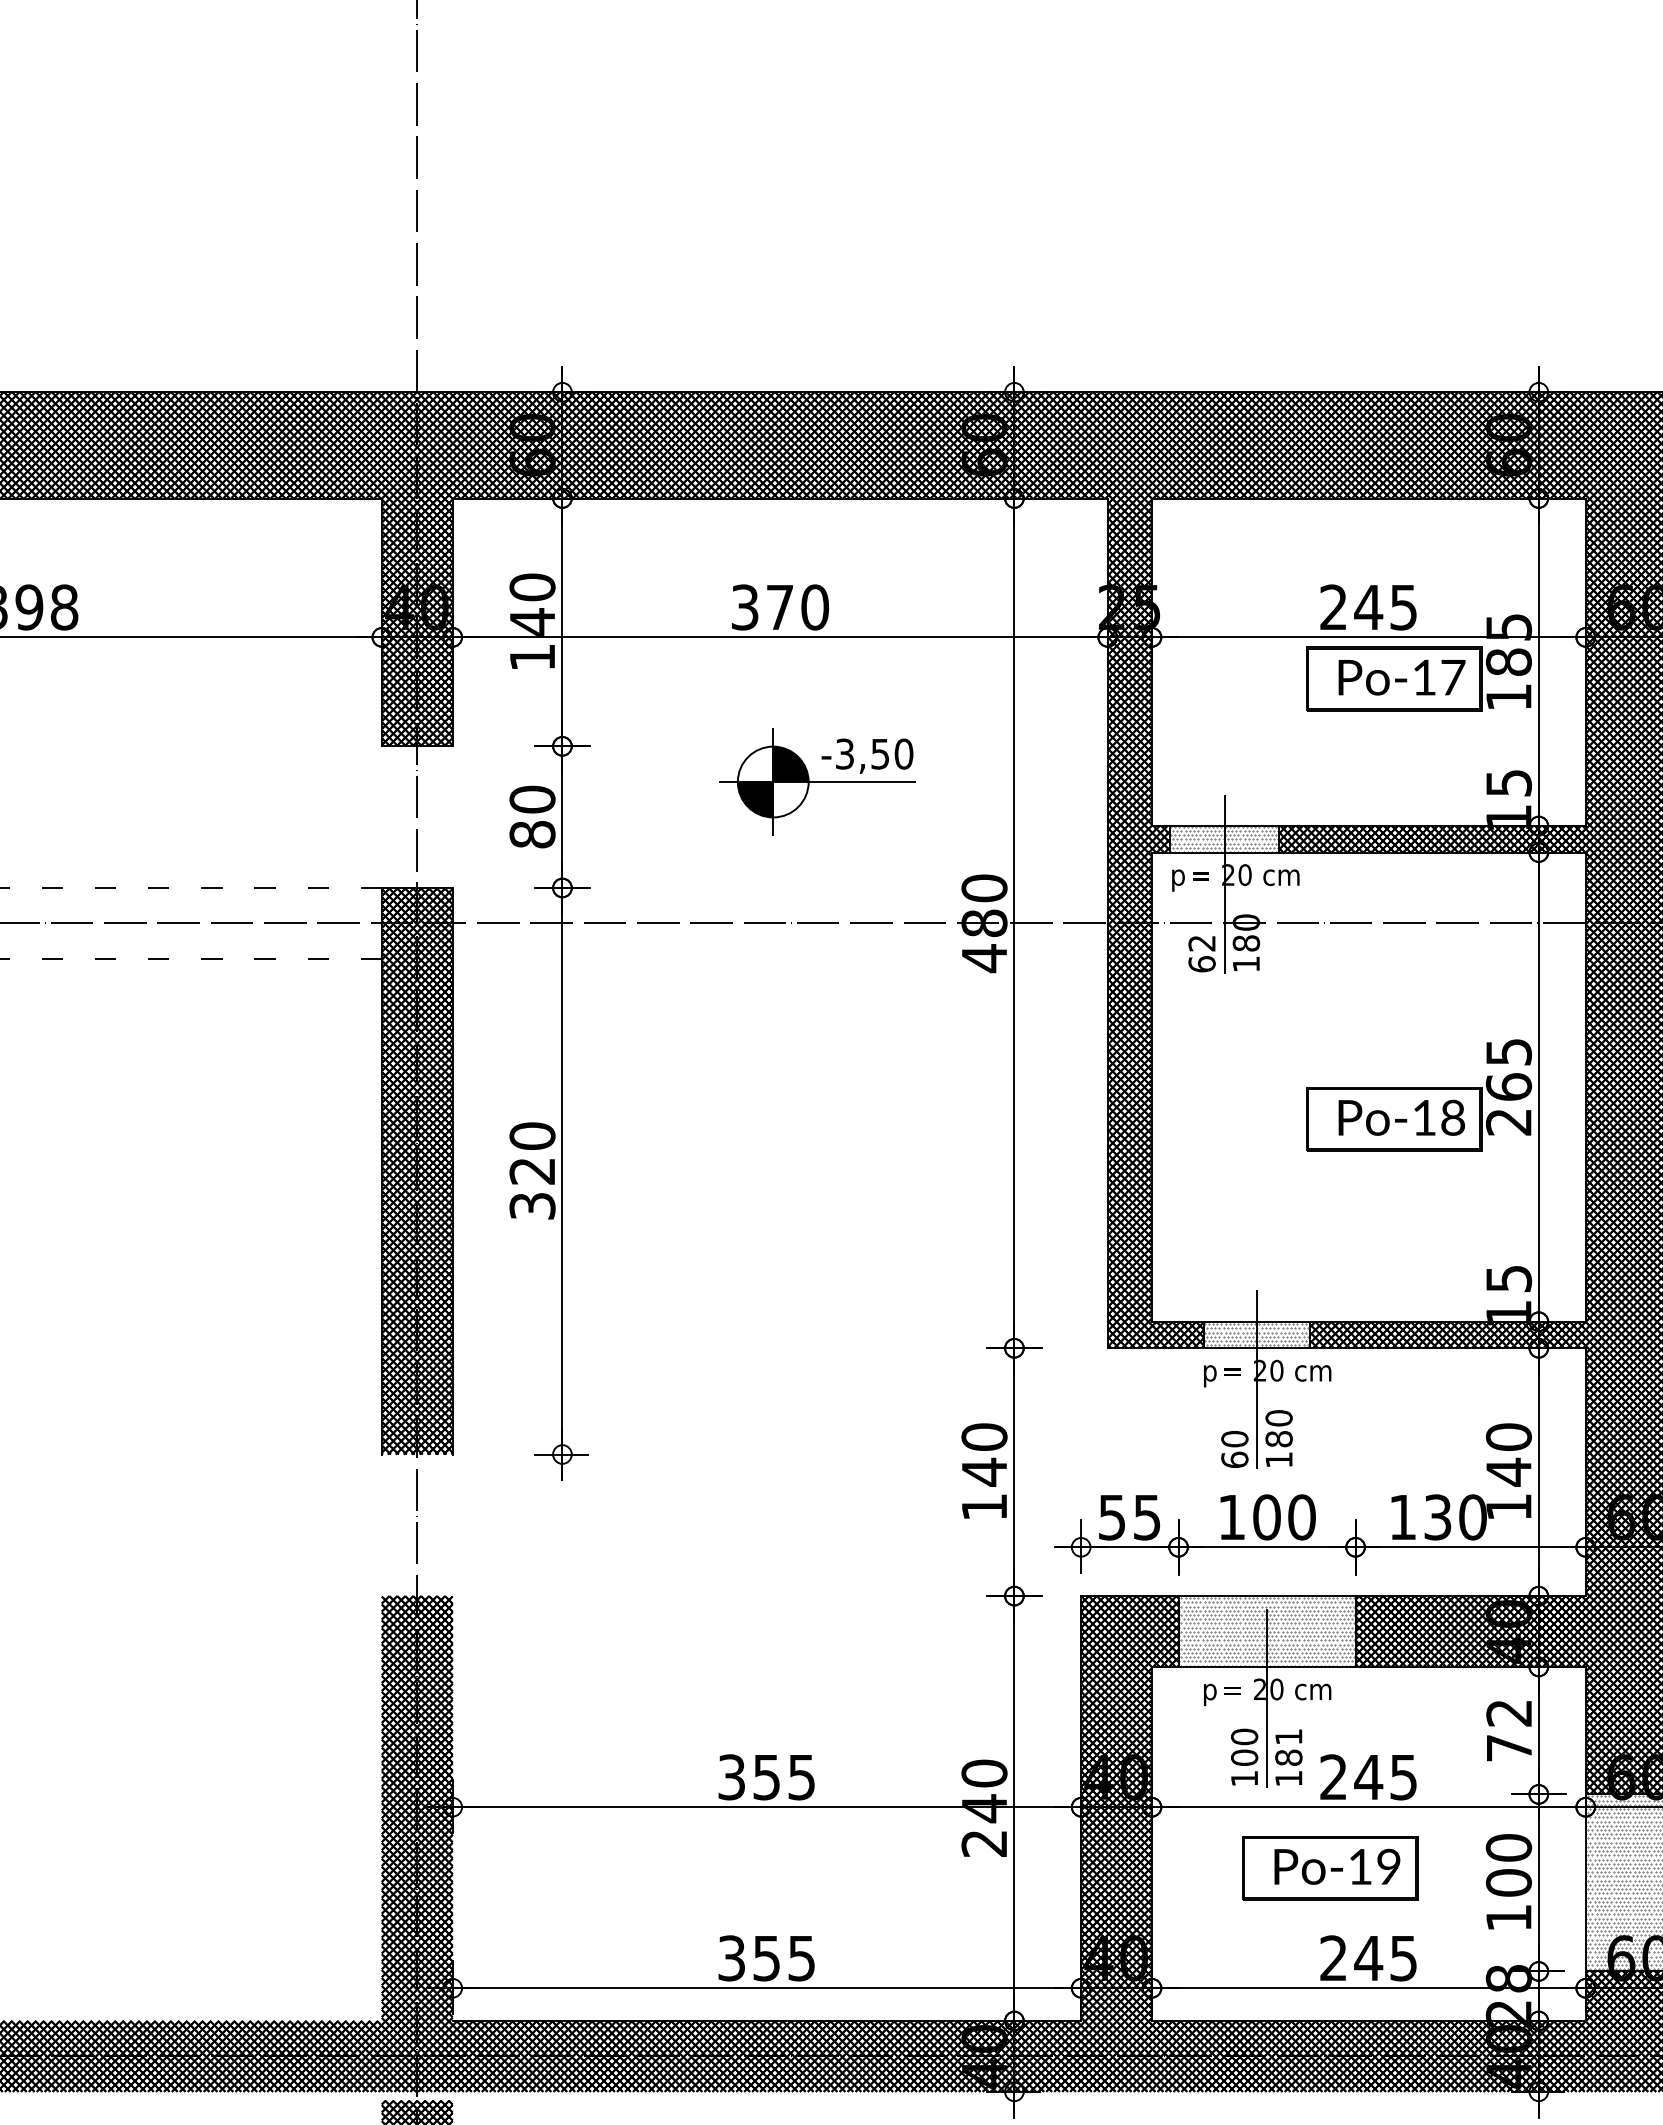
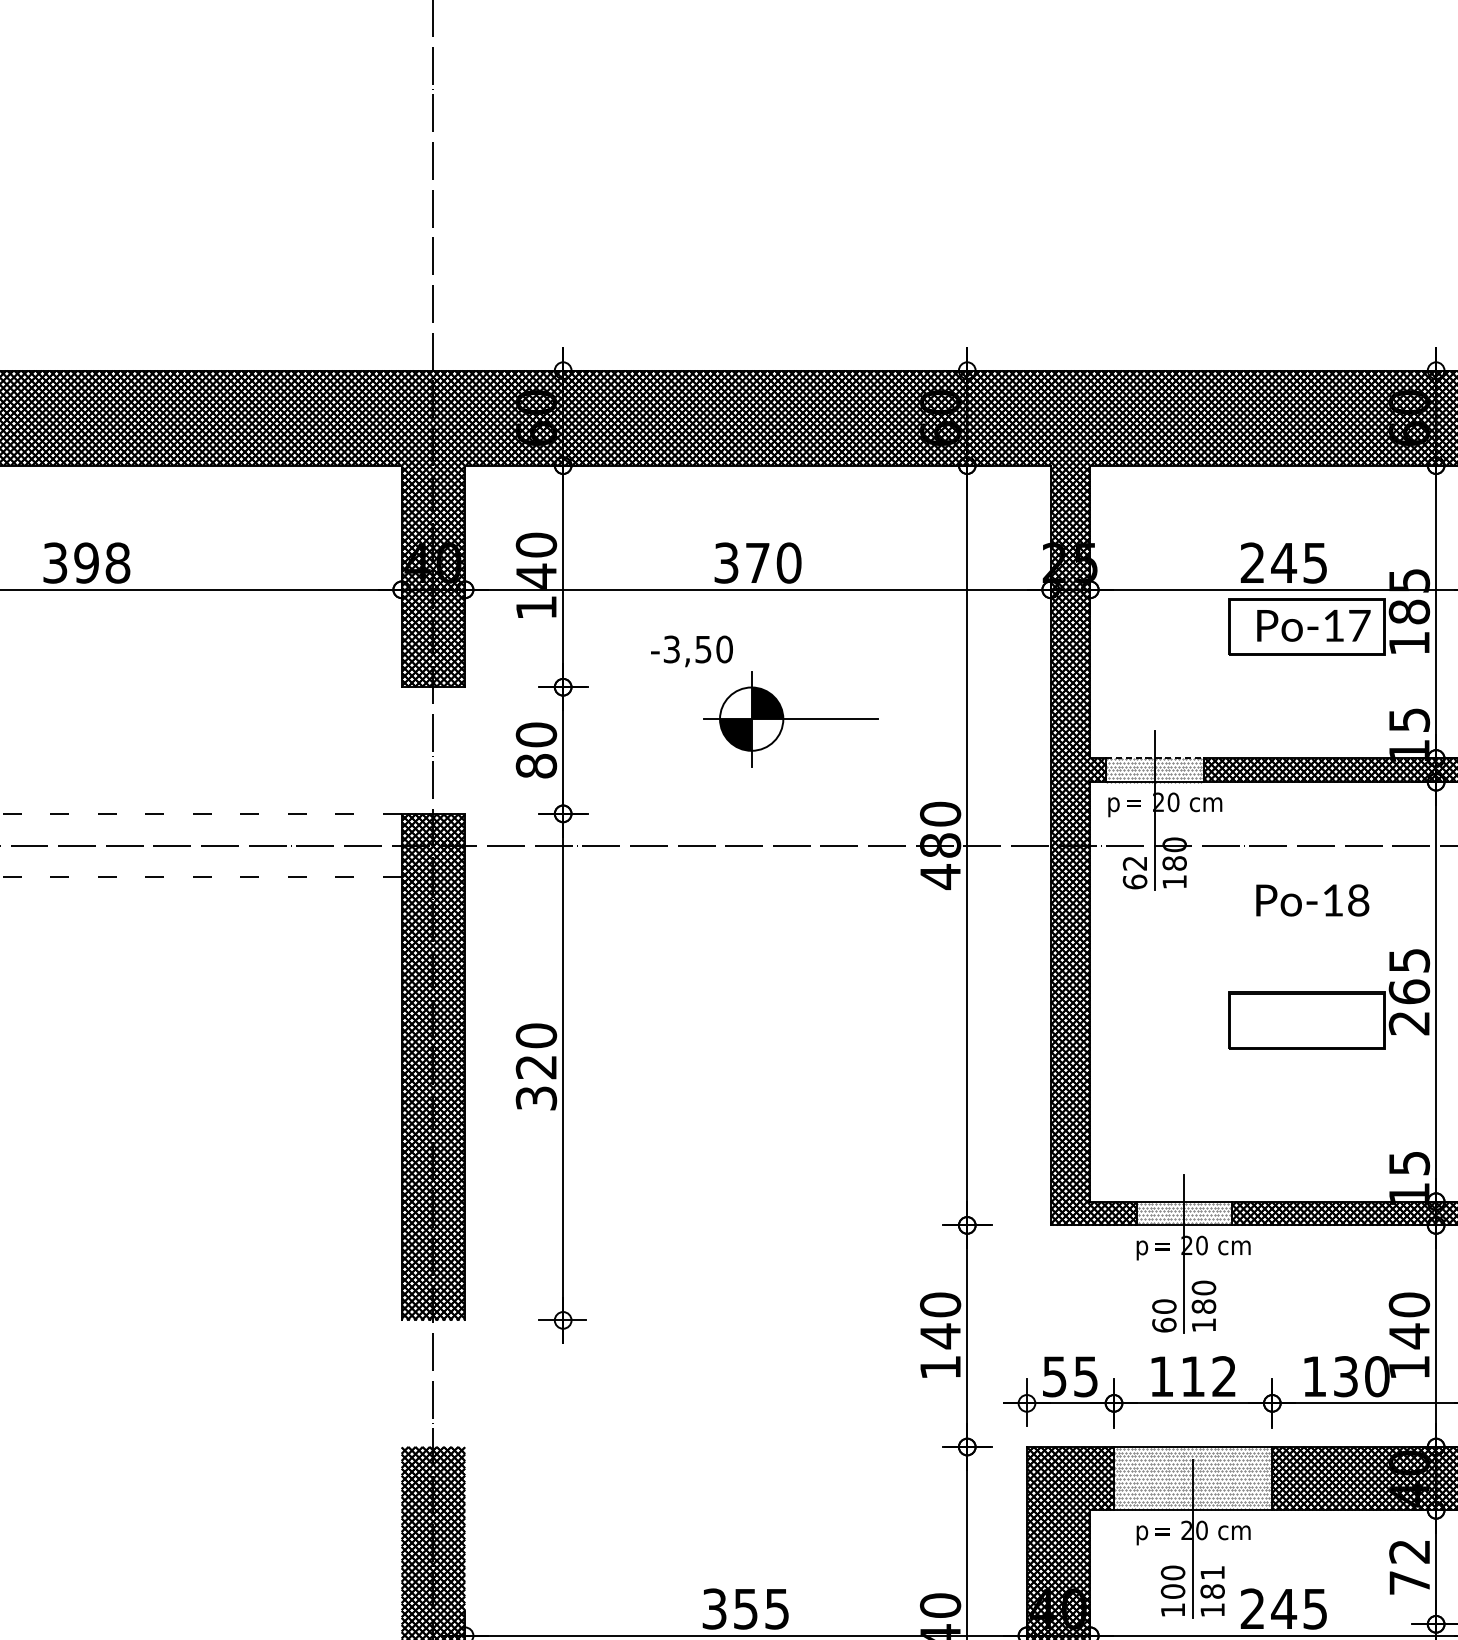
text: (867, 755) -> (691, 650), moved
line: (1224, 826) -> (1155, 758), solid -> dashed
text: (1401, 1117) -> (1312, 900), moved
text: (1284, 1517) -> (1208, 1376), 100 -> 112

